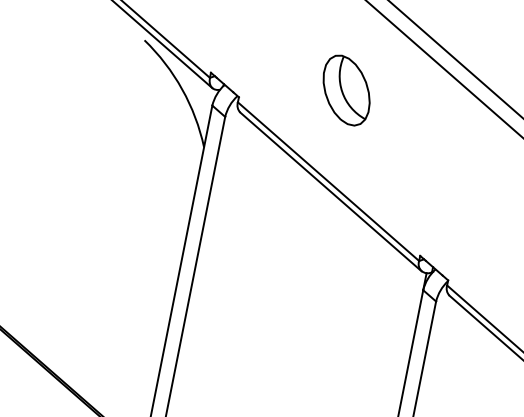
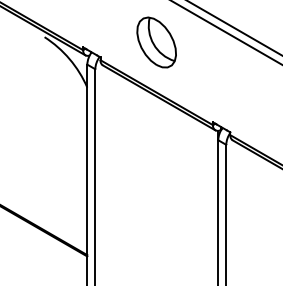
part: (346, 90) -> (156, 42), size x1.4

